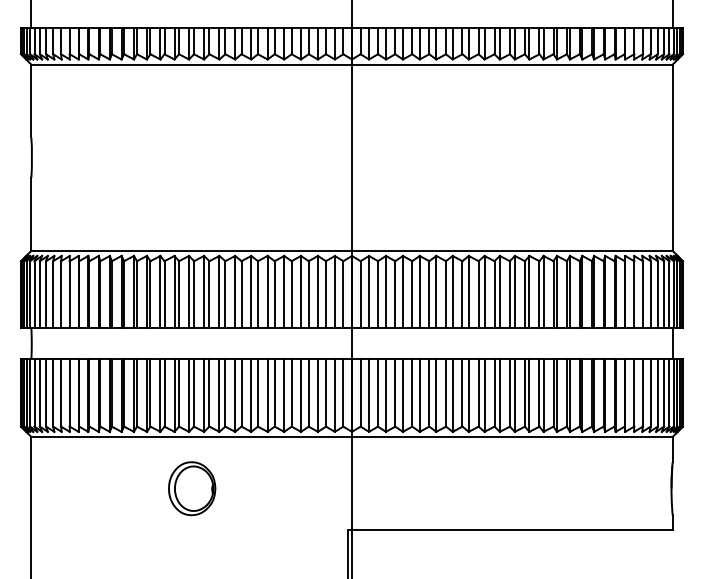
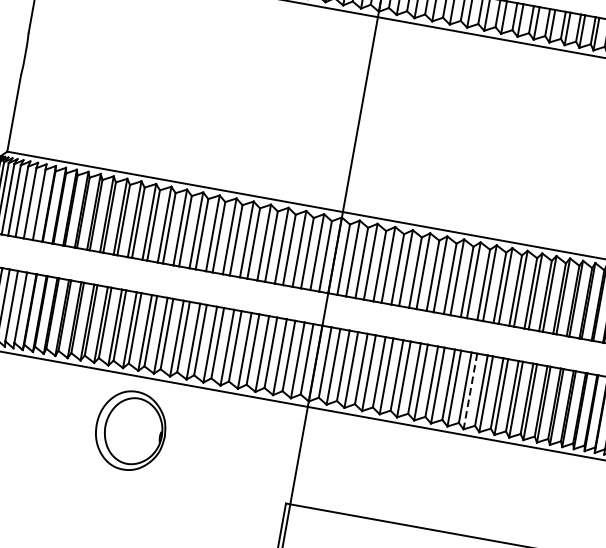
line: (499, 396) -> (469, 392), solid -> dashed
part: (192, 488) -> (131, 430), size x1.4

